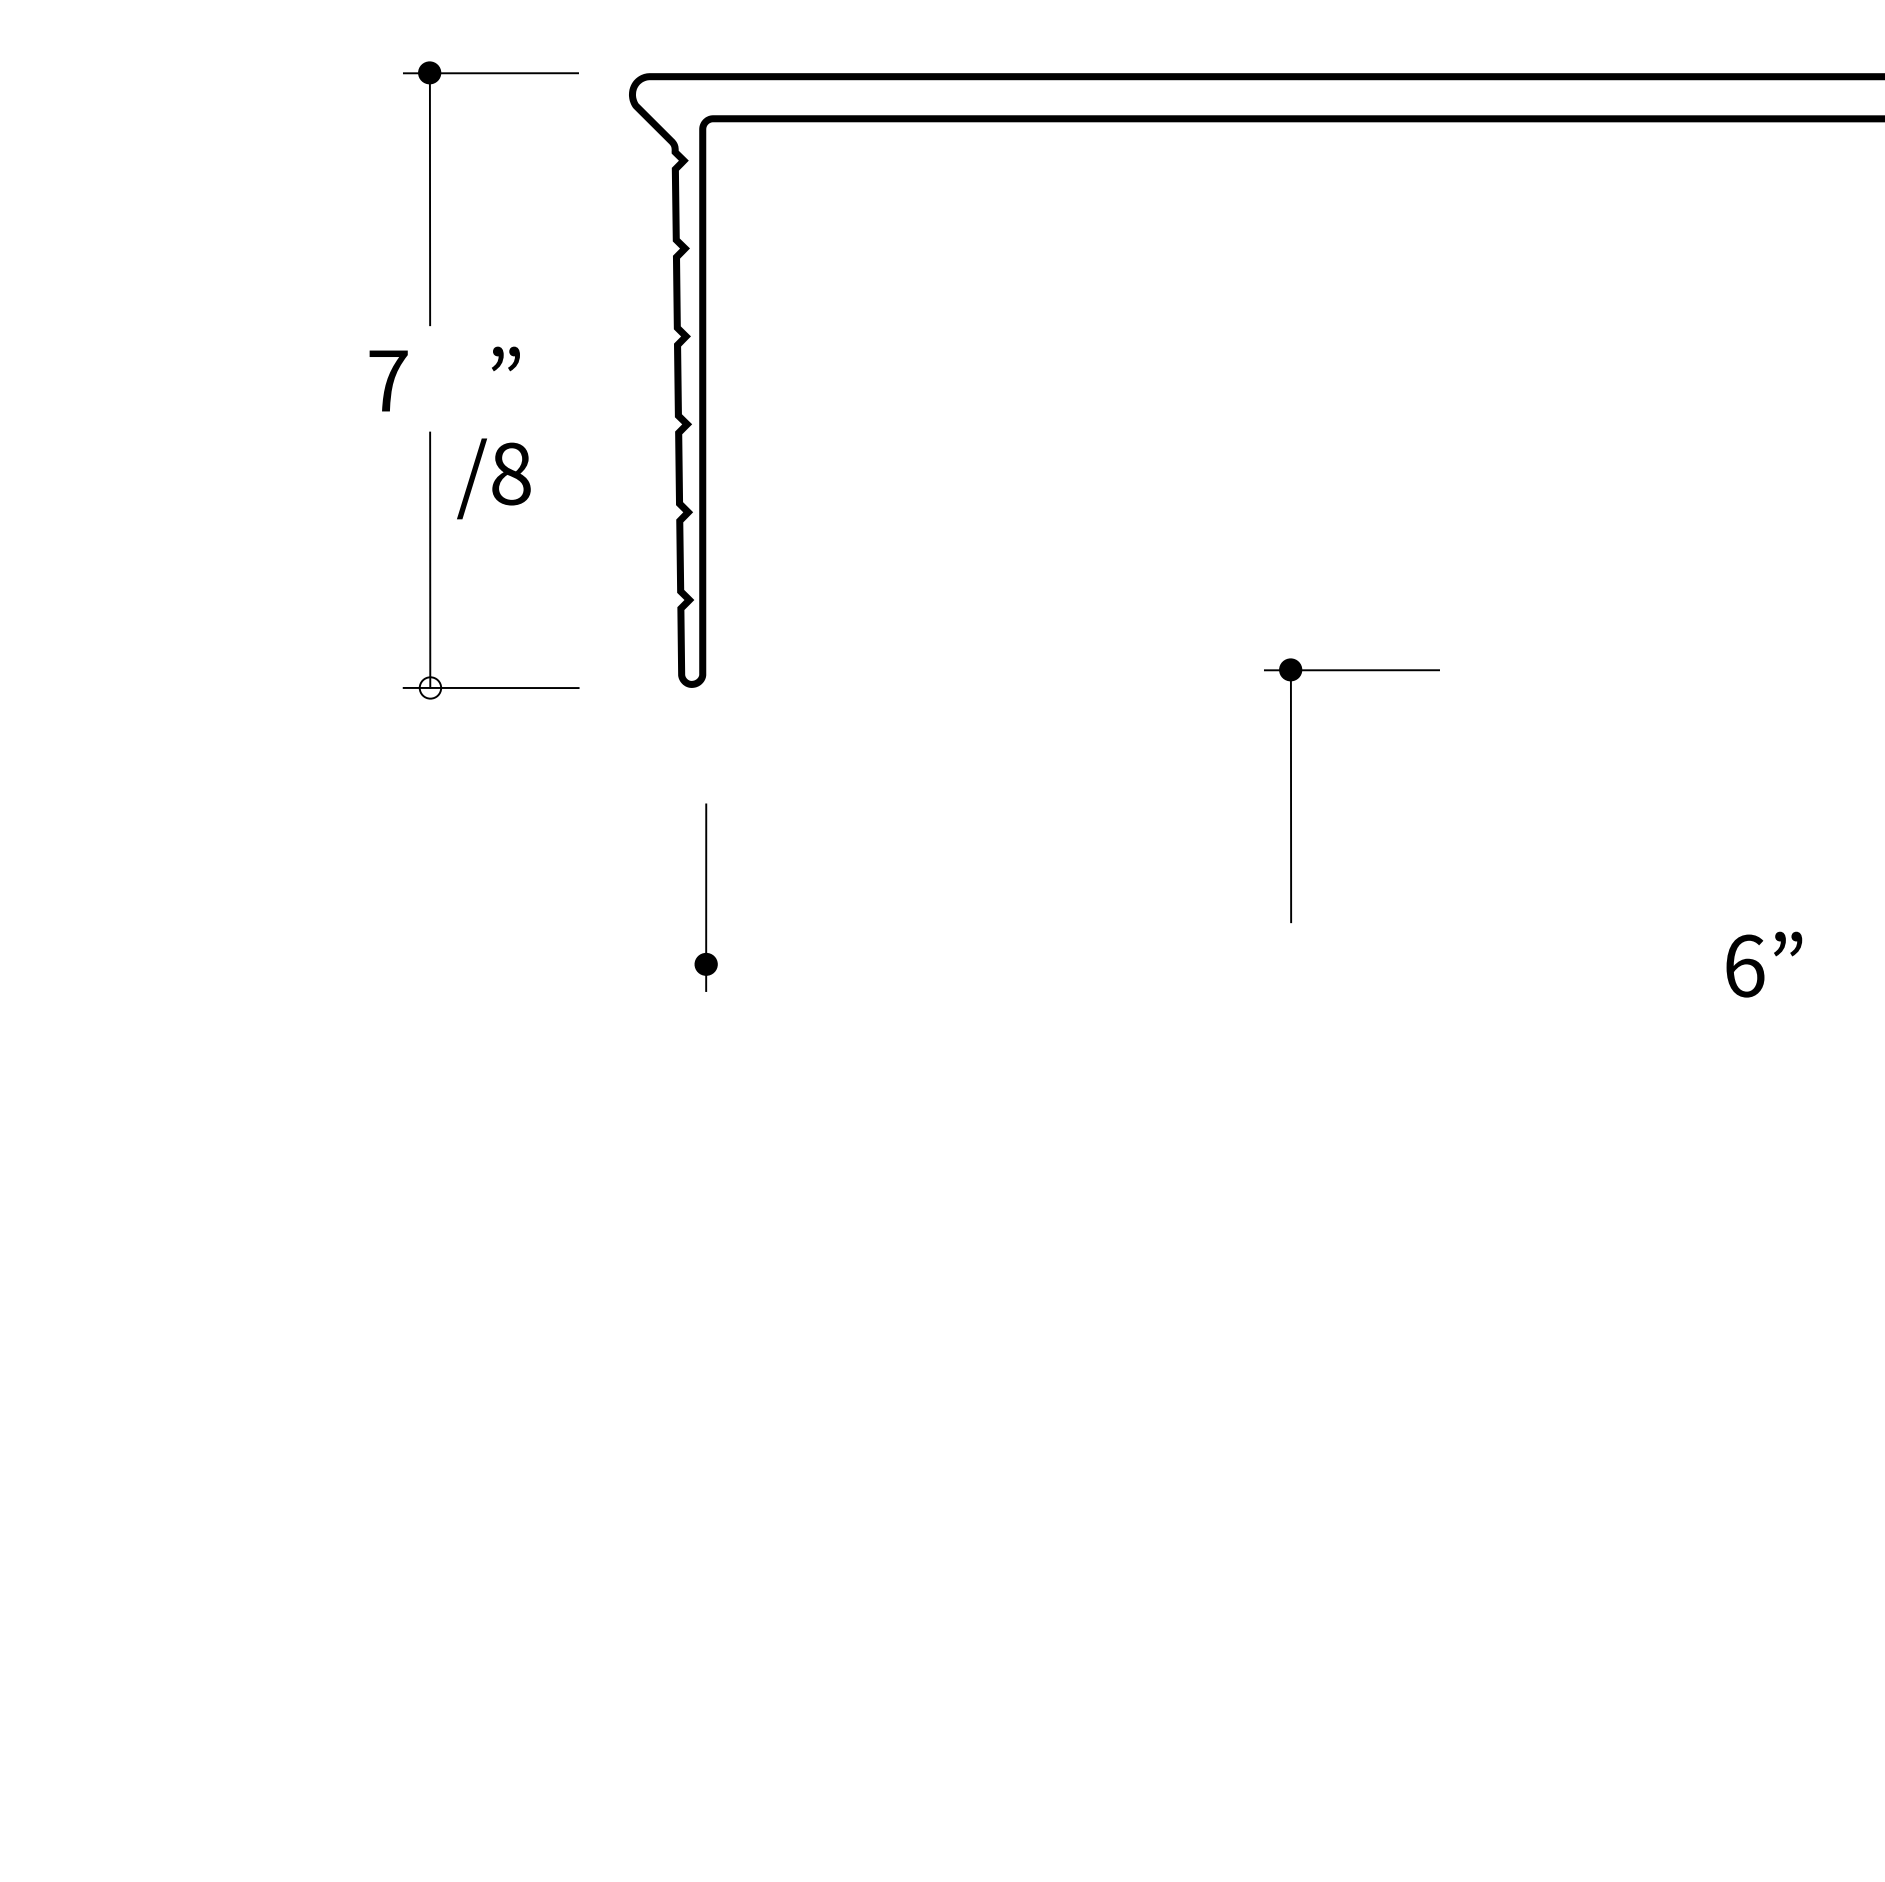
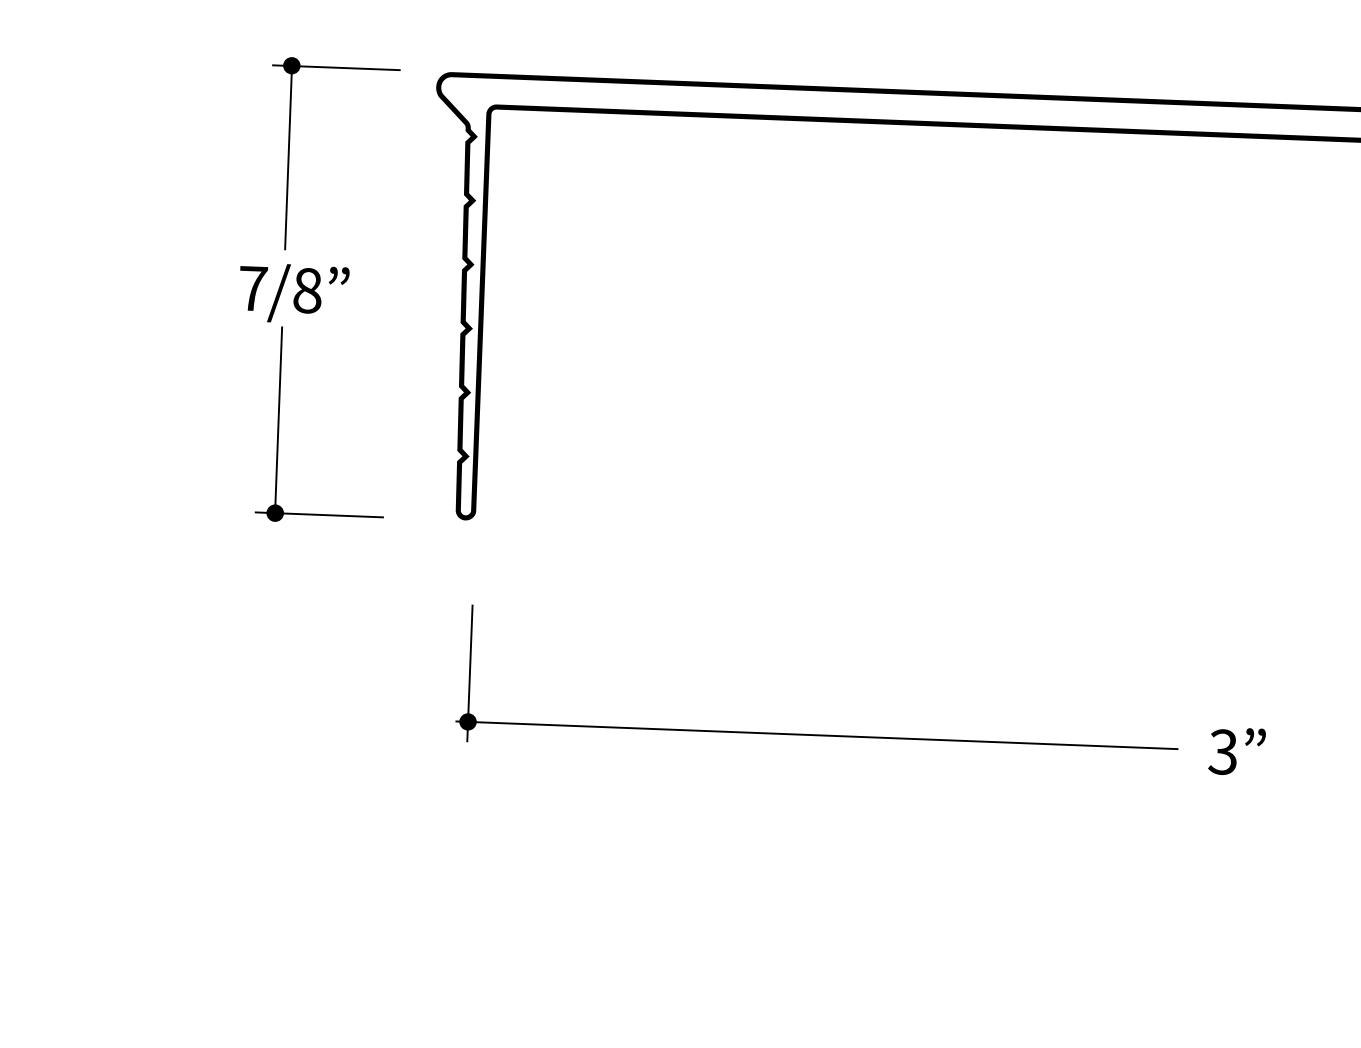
text: (493, 478) -> (294, 293), moved
fill: (430, 687) -> (275, 512), added
part: (1291, 790) -> (898, 611), removed
line: (1185, 964) -> (816, 735), added
text: (1744, 965) -> (1223, 751), 6 -> 3

